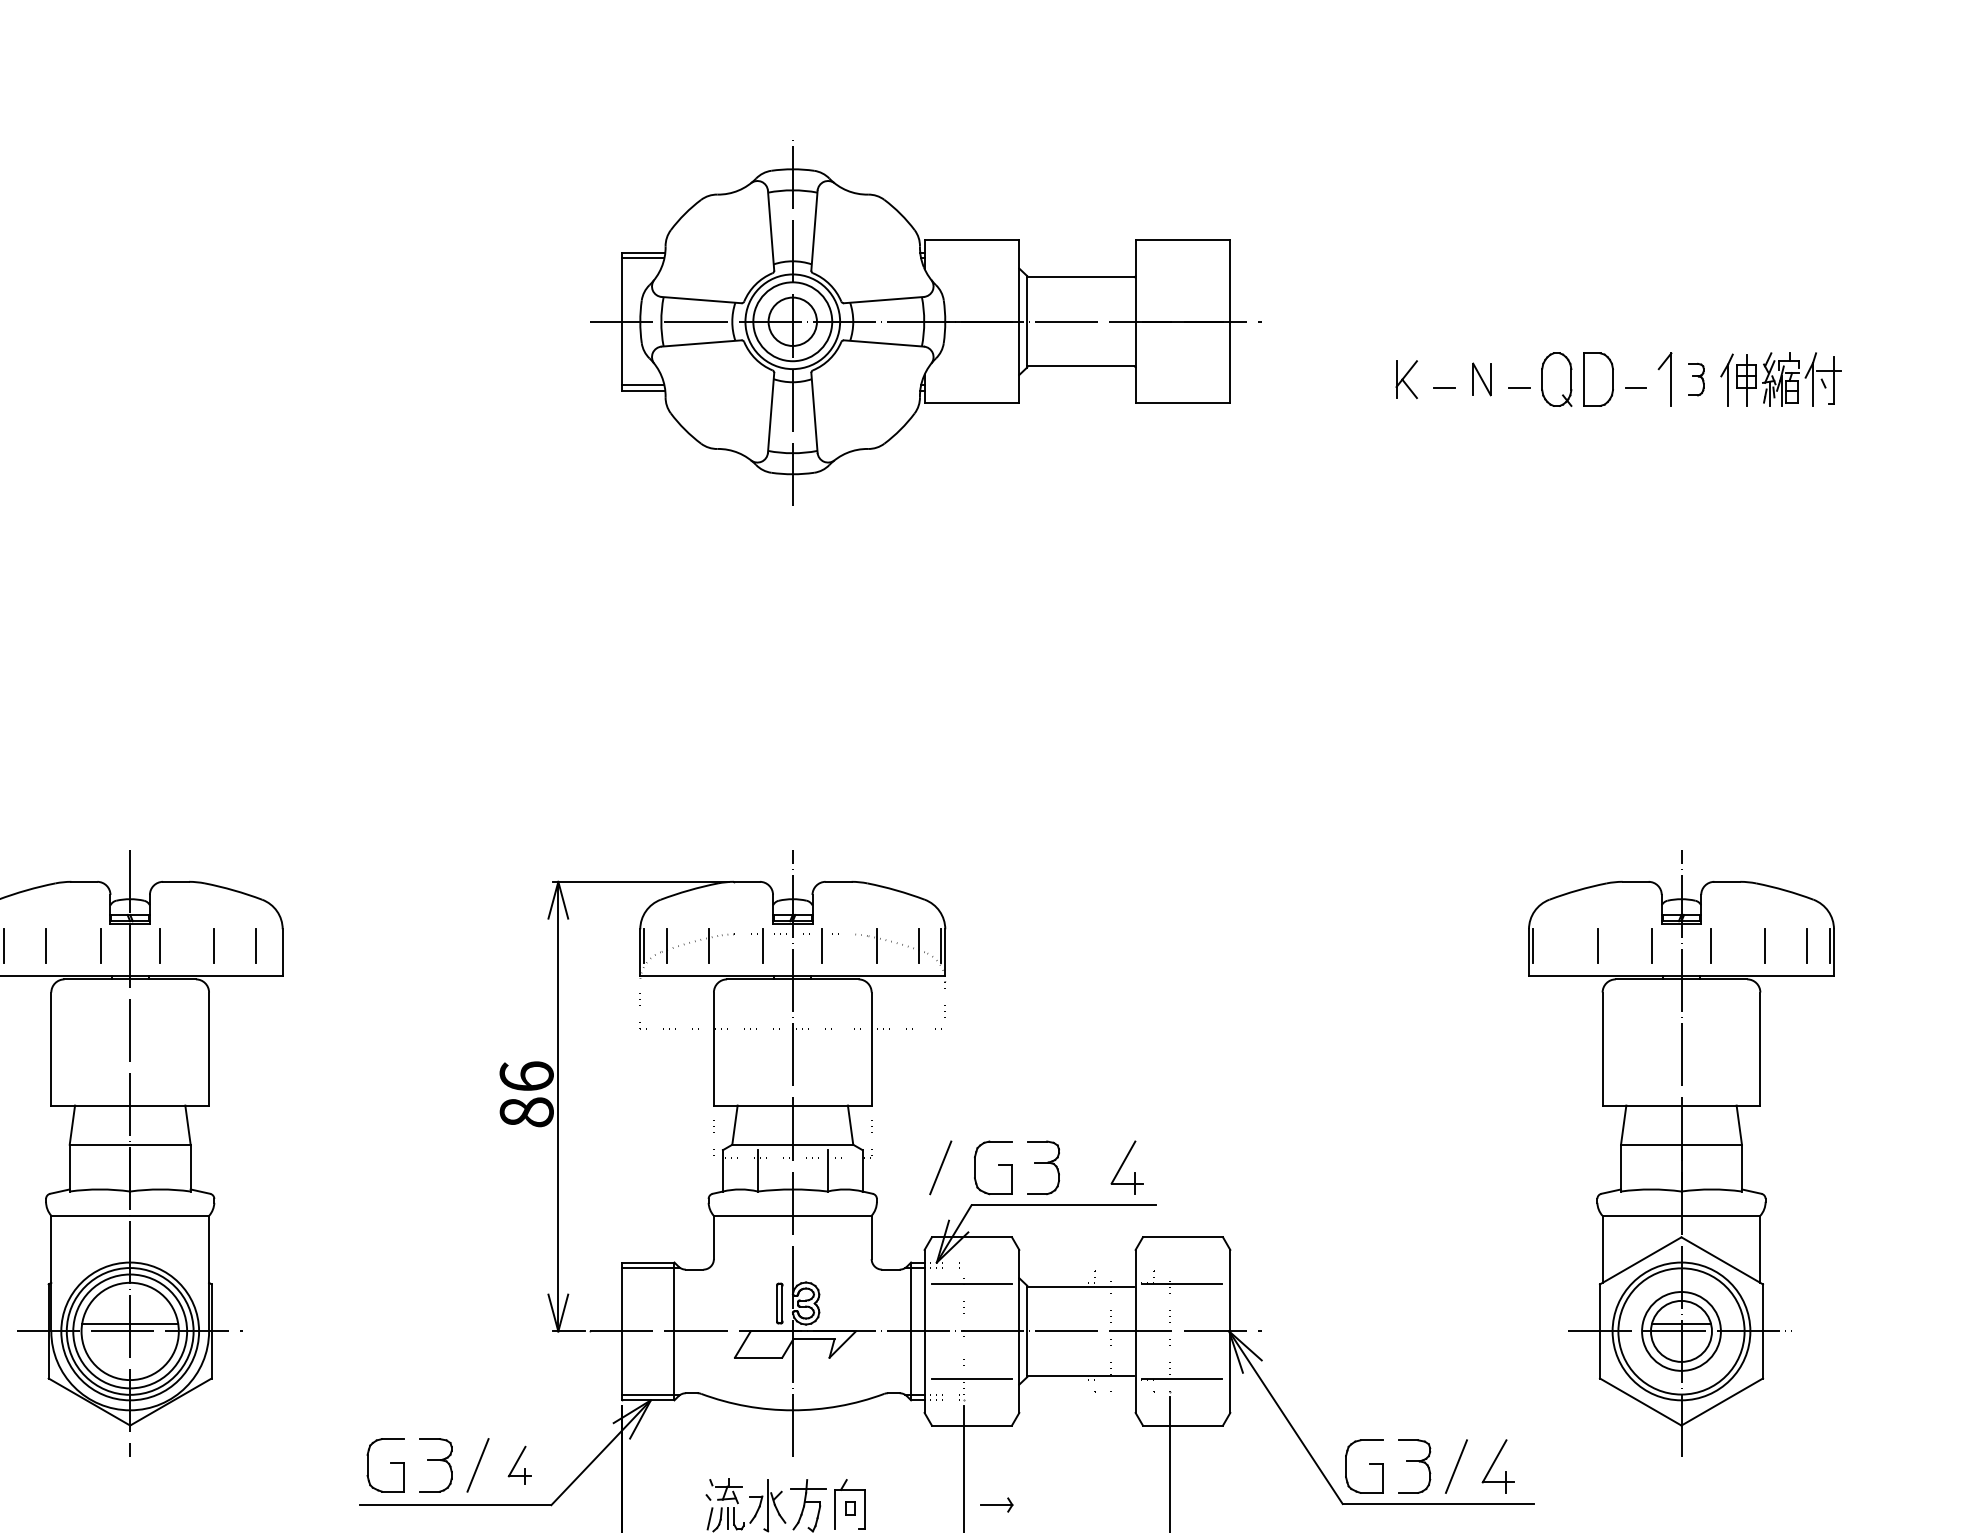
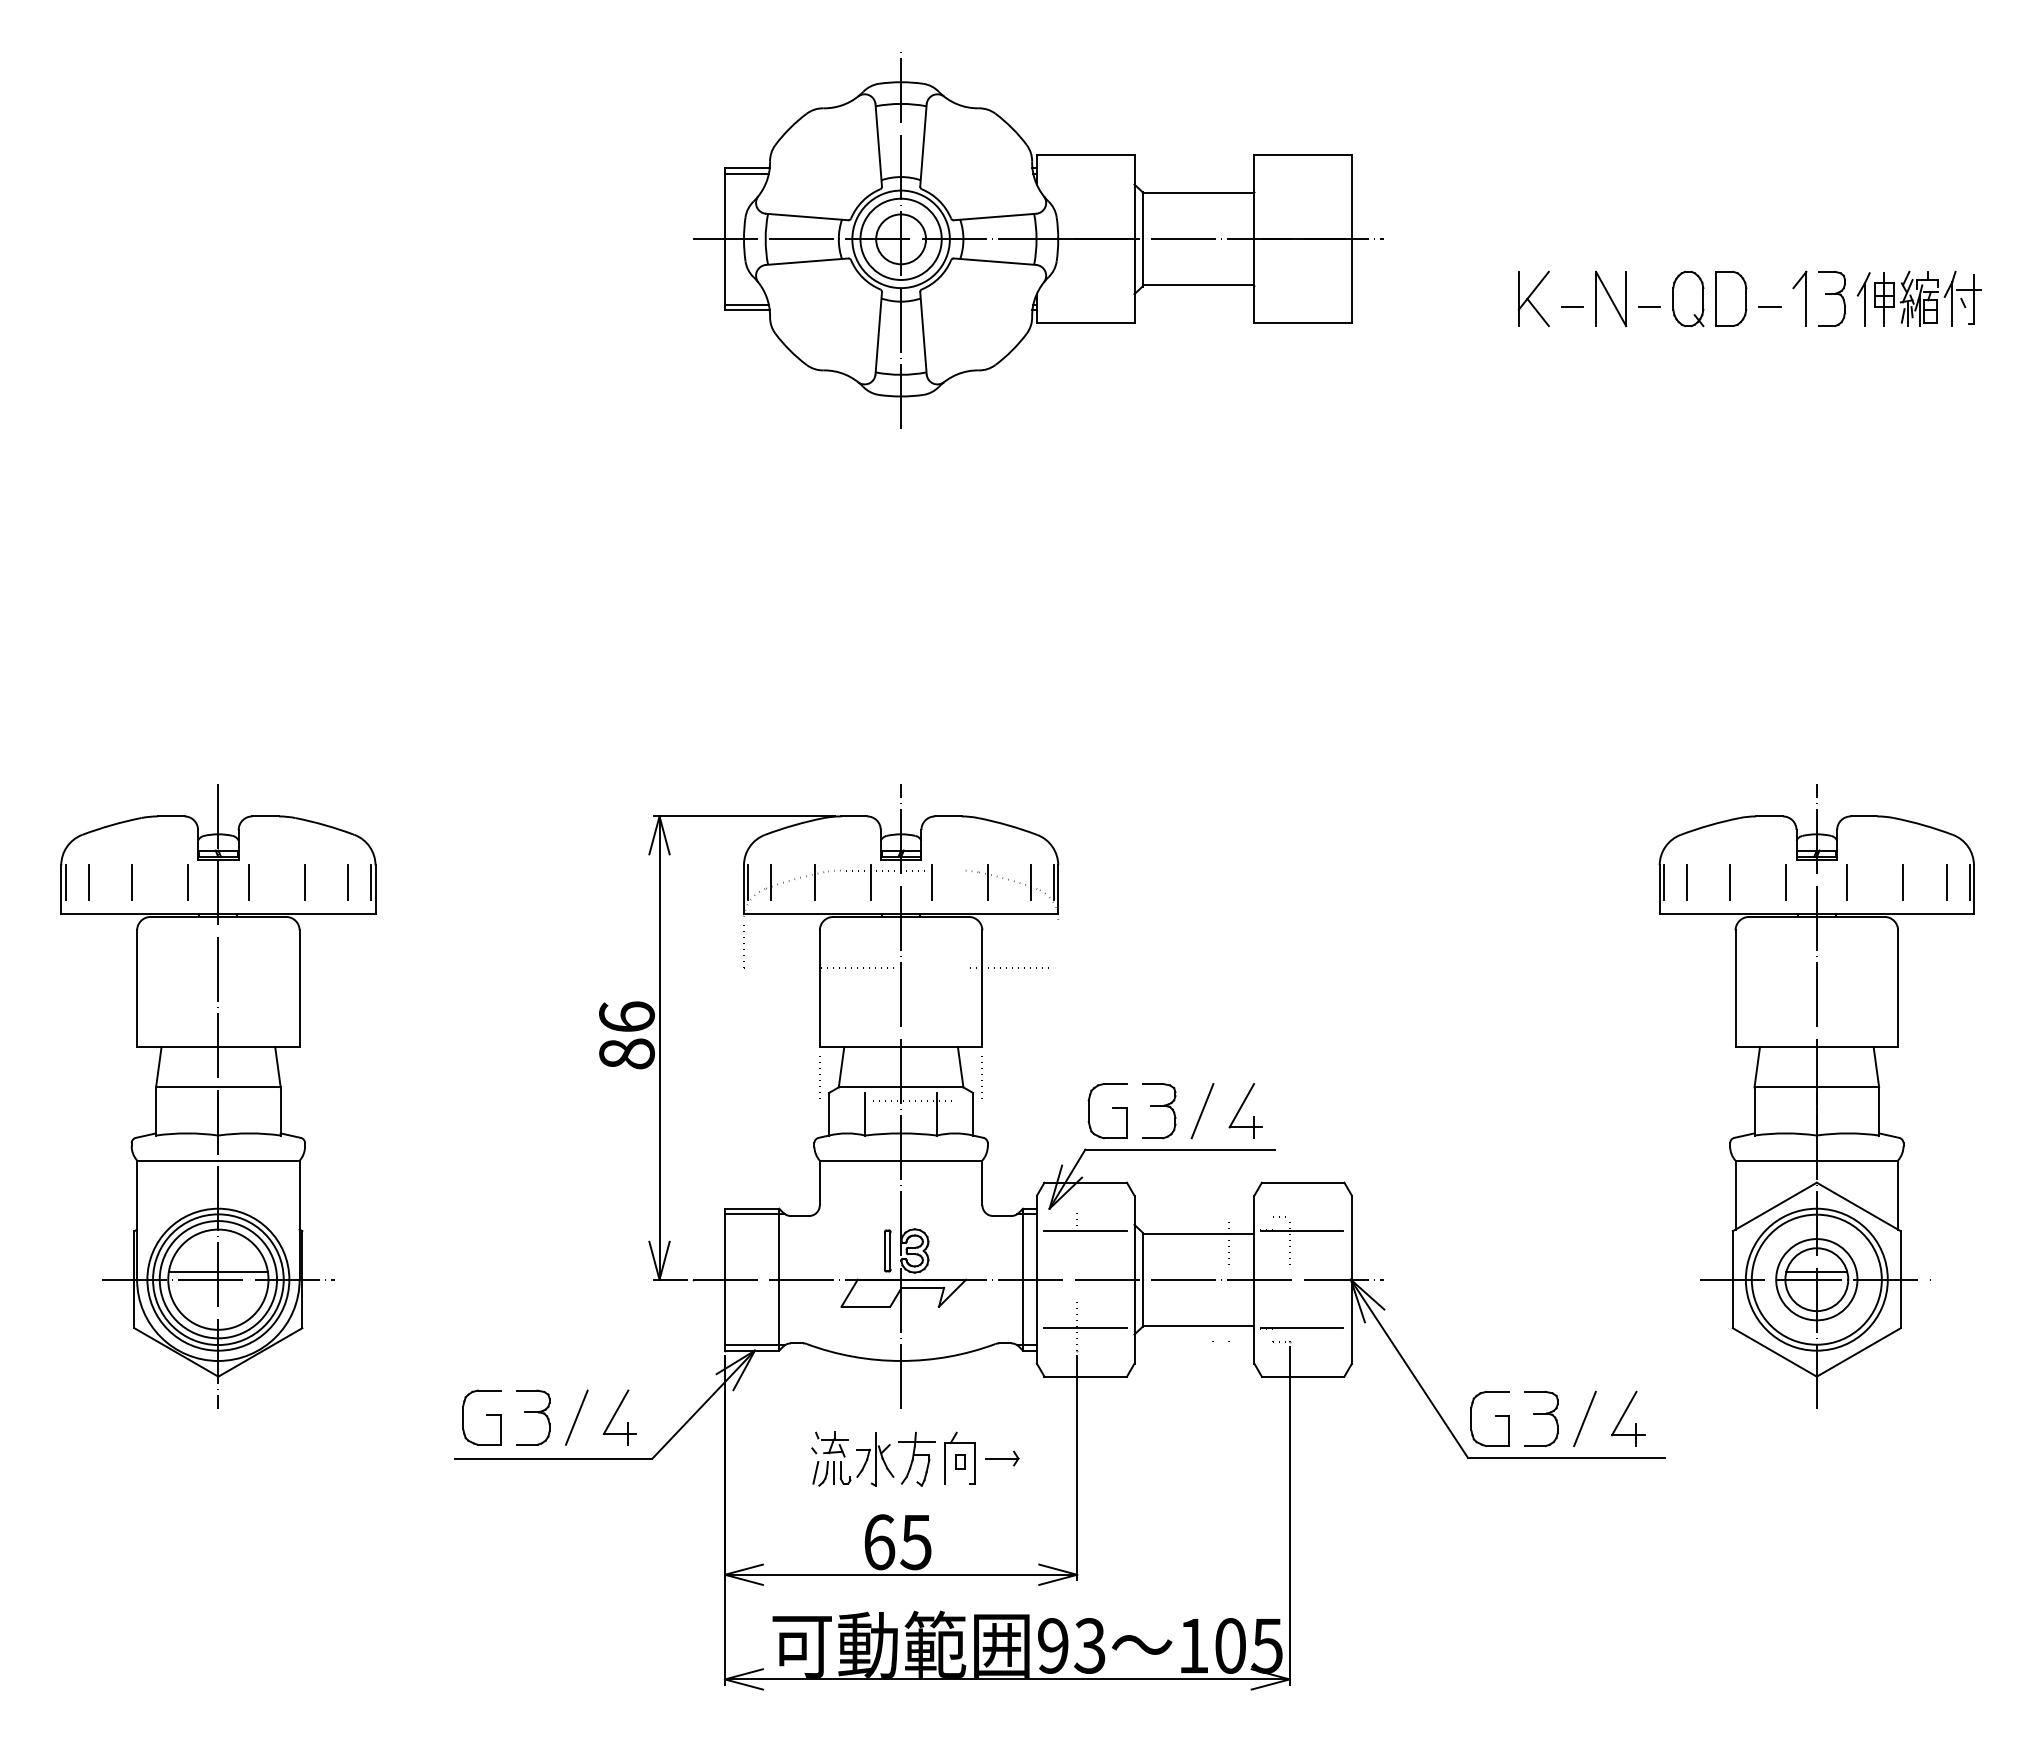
part: (1406, 379) -> (1533, 298), size x1.43
part: (1482, 379) -> (1611, 298), size x1.67
part: (1695, 379) -> (1831, 298), size x1.67
line: (278, 945) -> (371, 882), added
line: (1555, 945) -> (1687, 882), added
line: (940, 1168) -> (1202, 1111), moved
part: (519, 1465) -> (619, 1417), size x1.43
part: (996, 1504) -> (1002, 1458), moved

